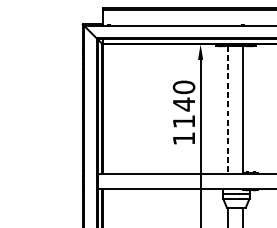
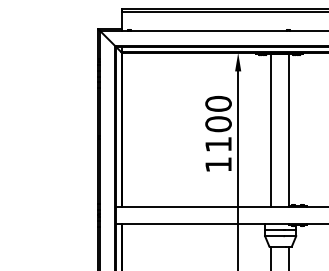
text: (184, 103) -> (218, 123), 1140 -> 1100
line: (227, 110) -> (270, 131), dashed -> solid

